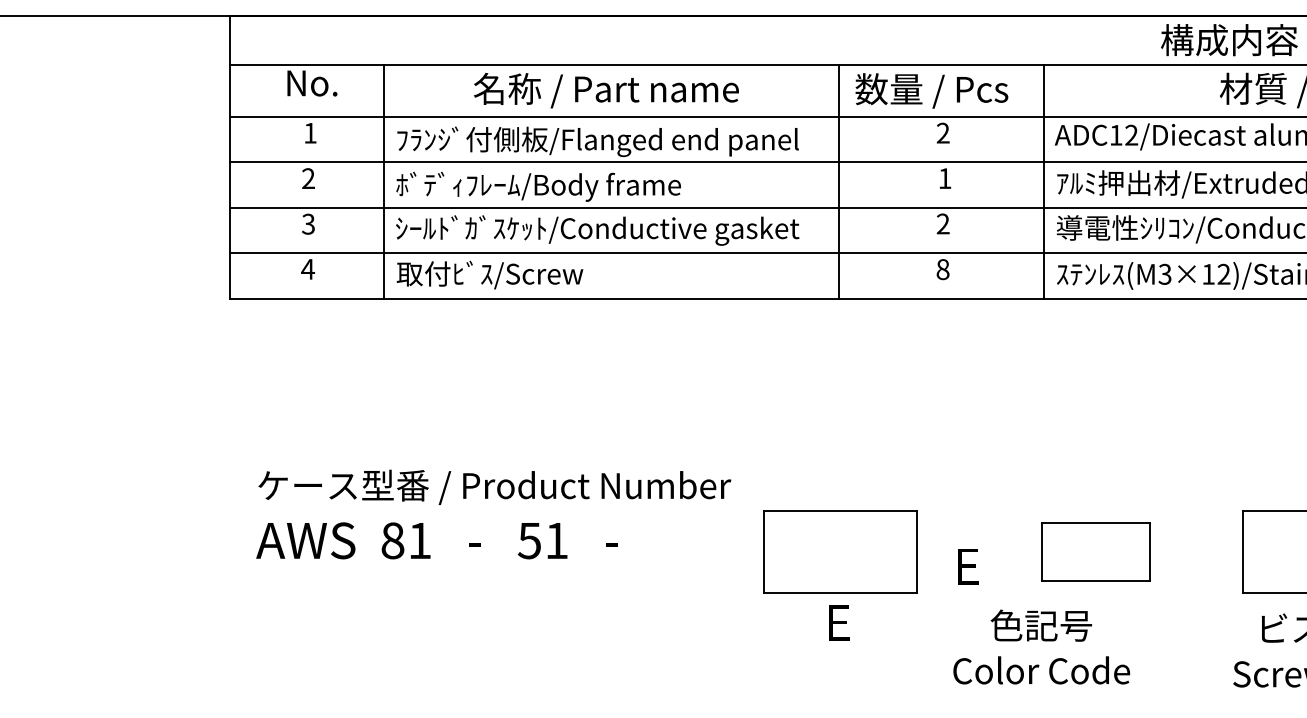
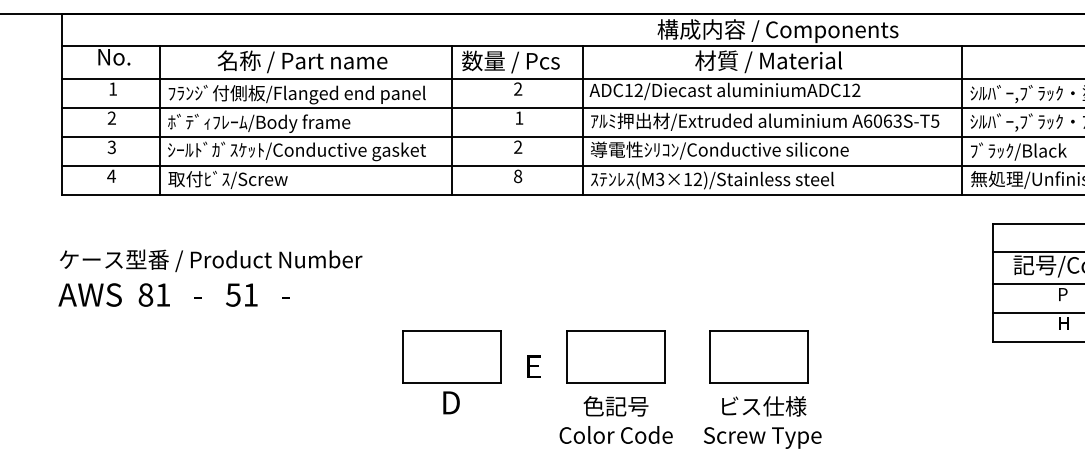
text: (493, 513) -> (210, 277), moved
part: (1095, 550) -> (615, 356), size x1.43
text: (839, 622) -> (451, 402), E -> D
text: (1040, 646) -> (615, 419), moved

